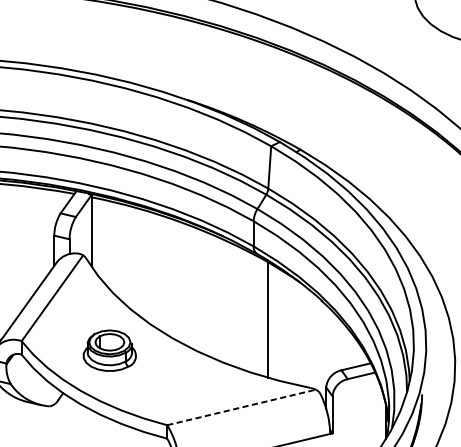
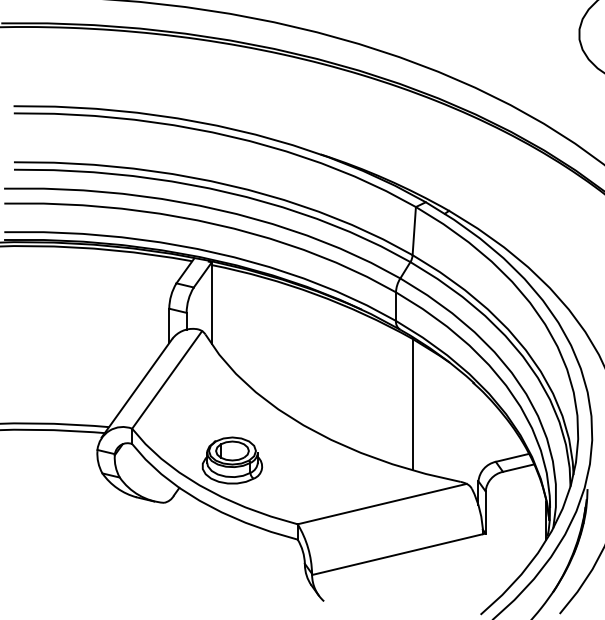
part: (109, 350) -> (231, 460), moved
line: (241, 407) -> (382, 504), dashed -> solid

